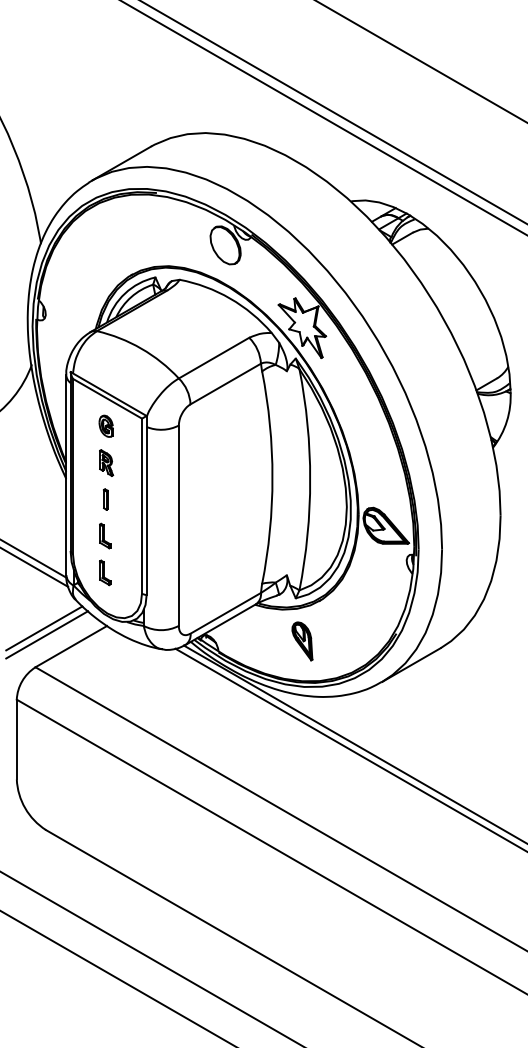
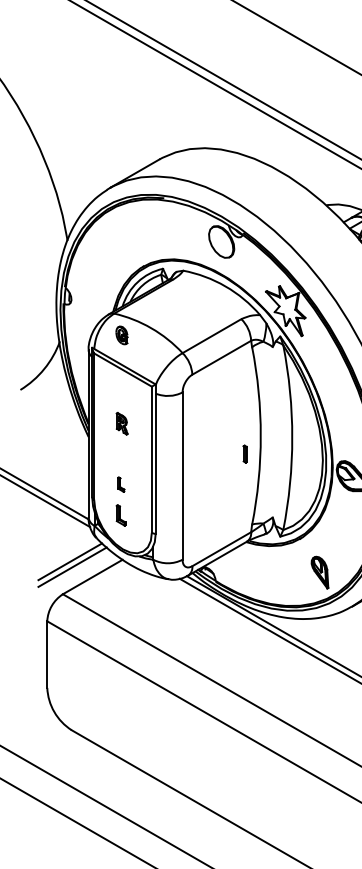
part: (105, 425) -> (121, 334), moved
part: (105, 499) -> (244, 454), moved
part: (105, 535) -> (121, 484), size x0.7
part: (302, 641) -> (320, 572), moved

